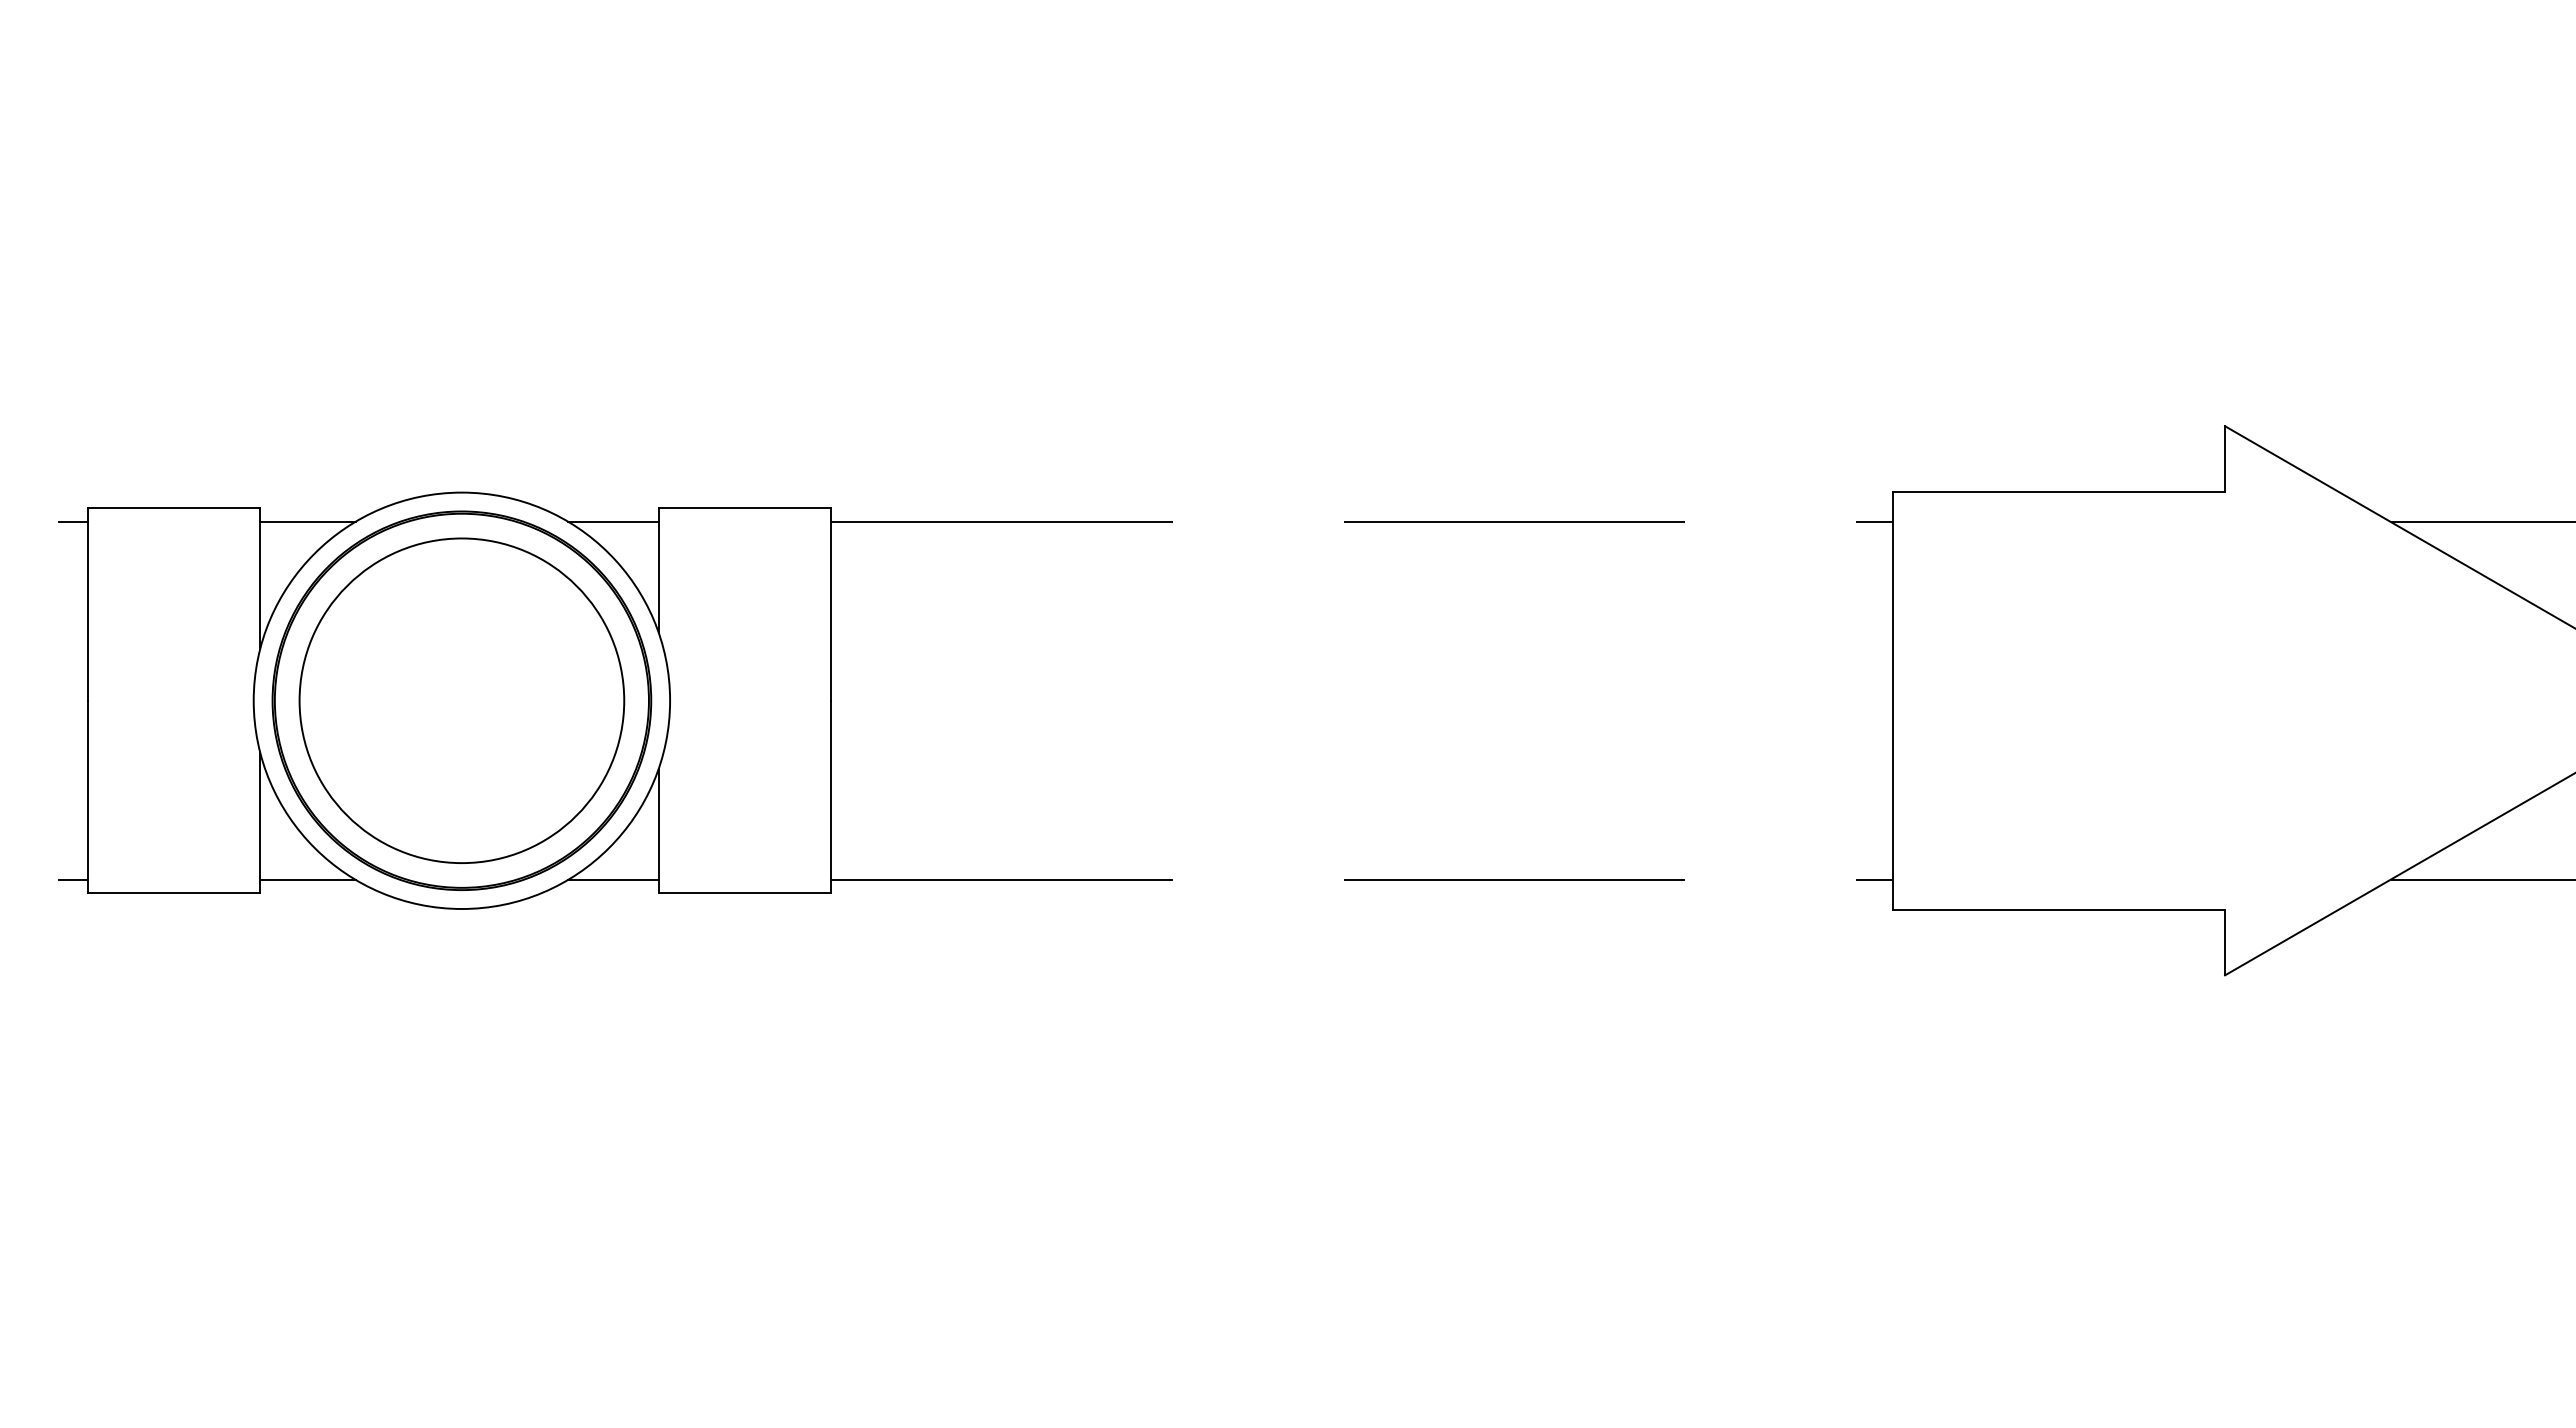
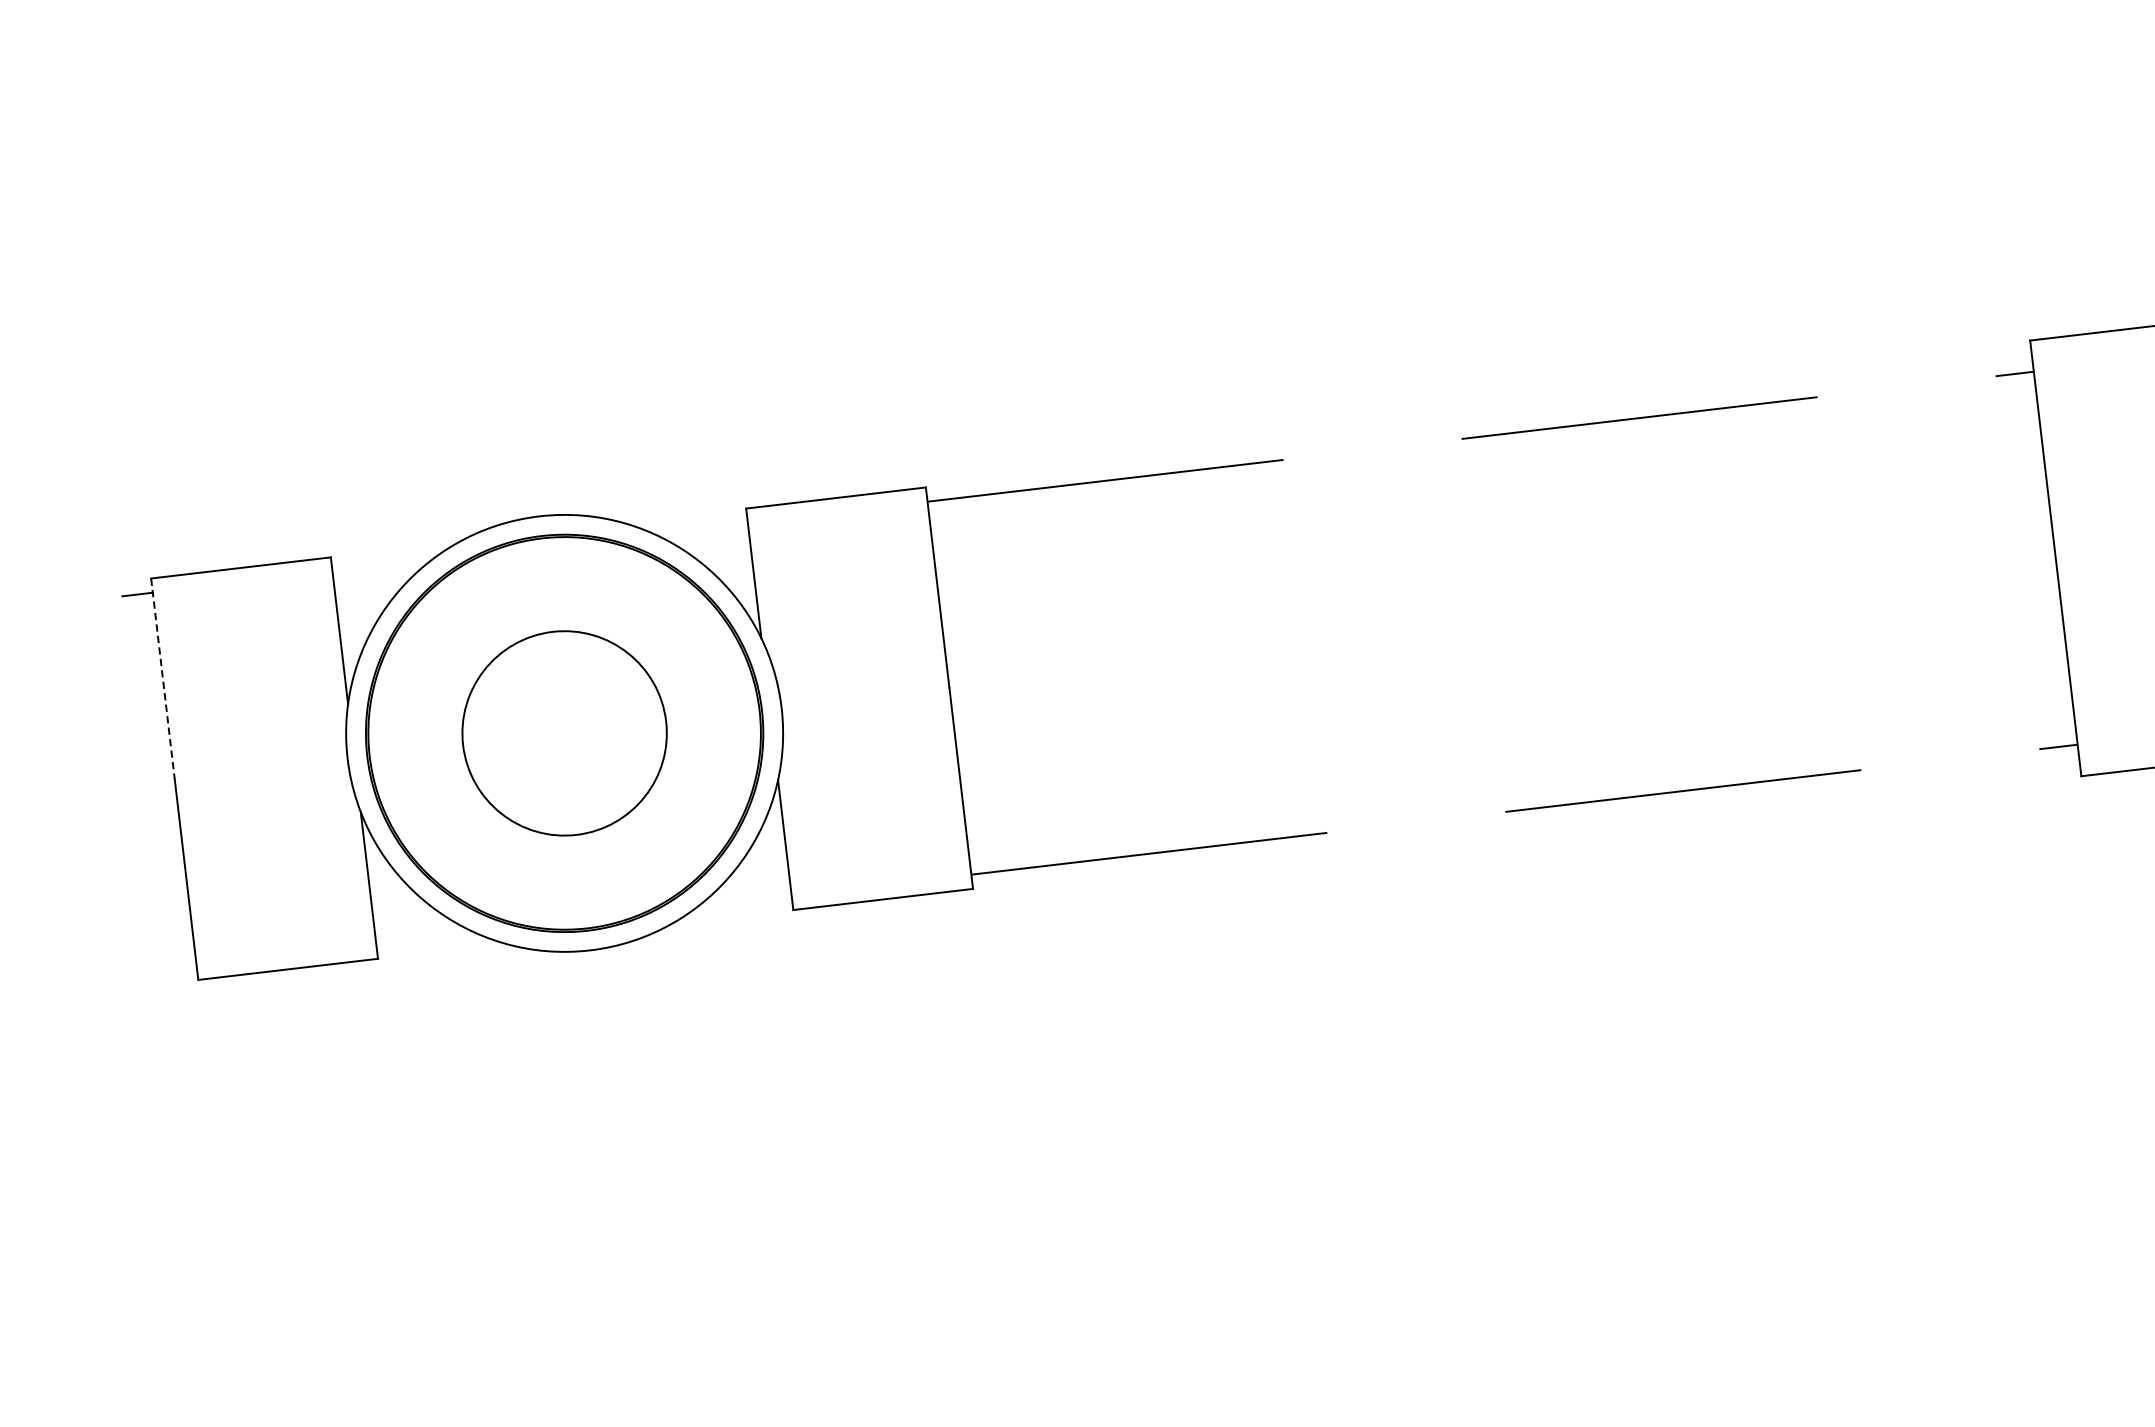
line: (307, 521) -> (381, 565), removed
line: (613, 521) -> (700, 527), removed
line: (87, 605) -> (162, 679), solid -> dashed
circle: (461, 700) -> (564, 733), size x0.6
line: (72, 879) -> (180, 967), removed
line: (307, 879) -> (425, 938), removed
line: (613, 879) -> (744, 901), removed

